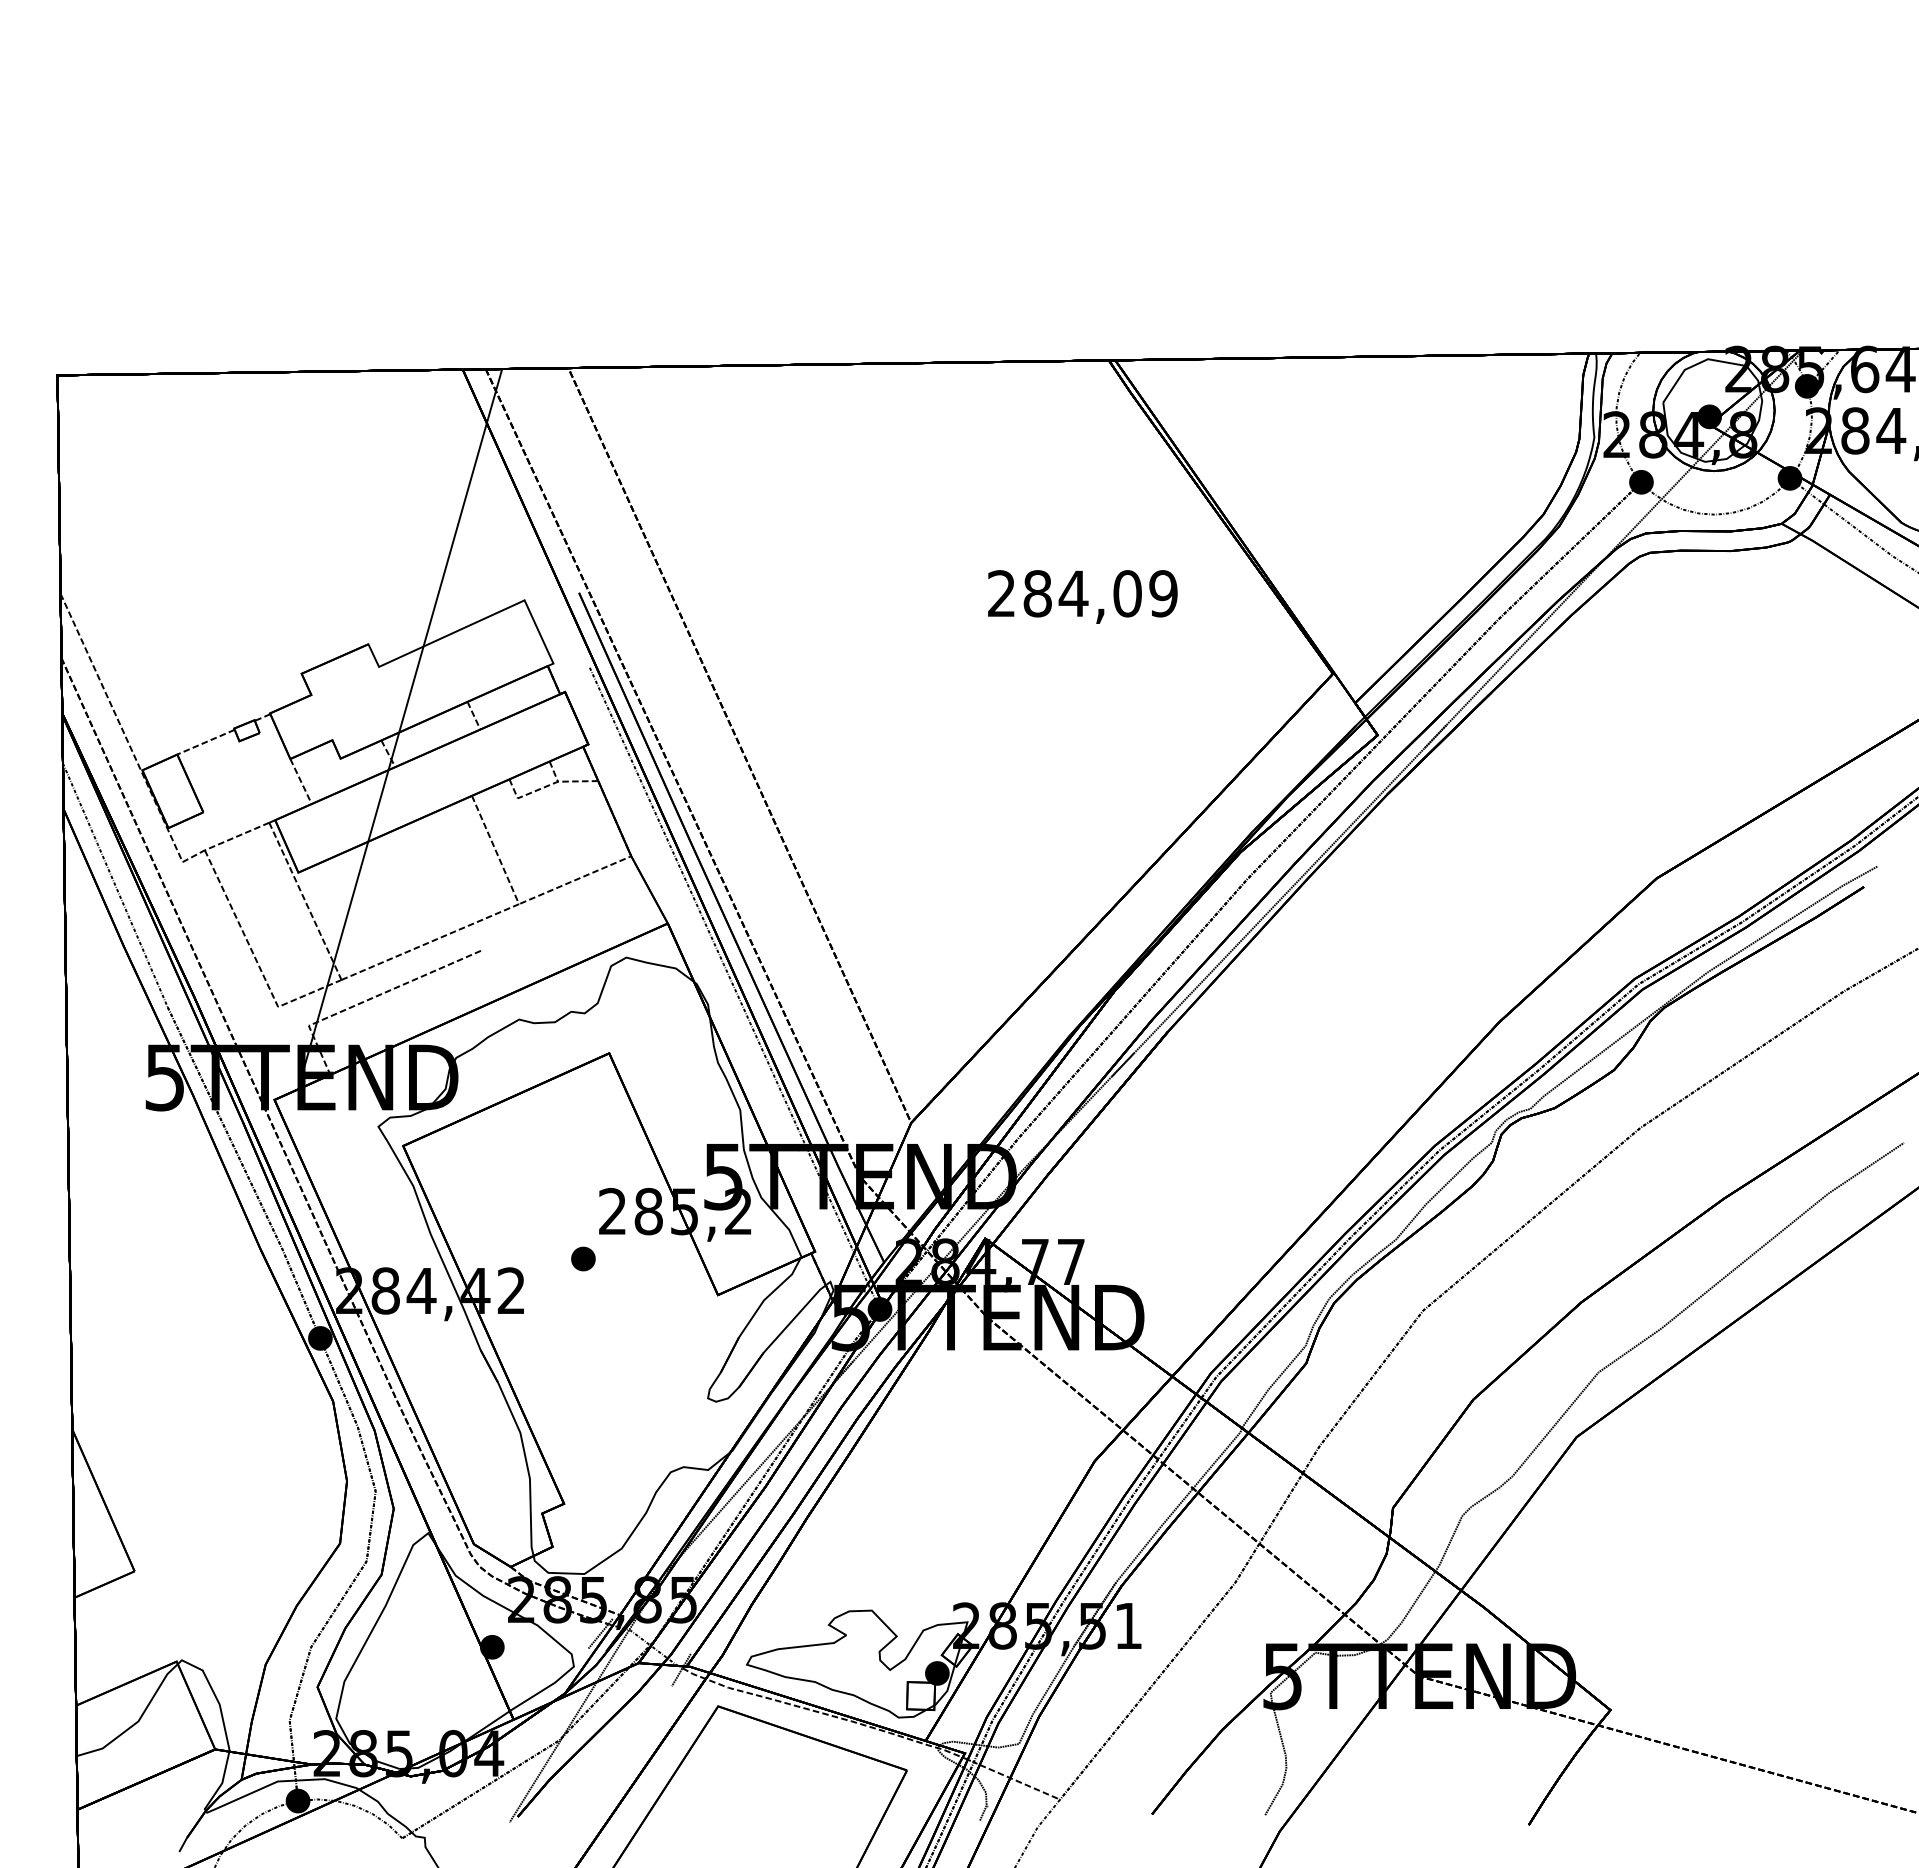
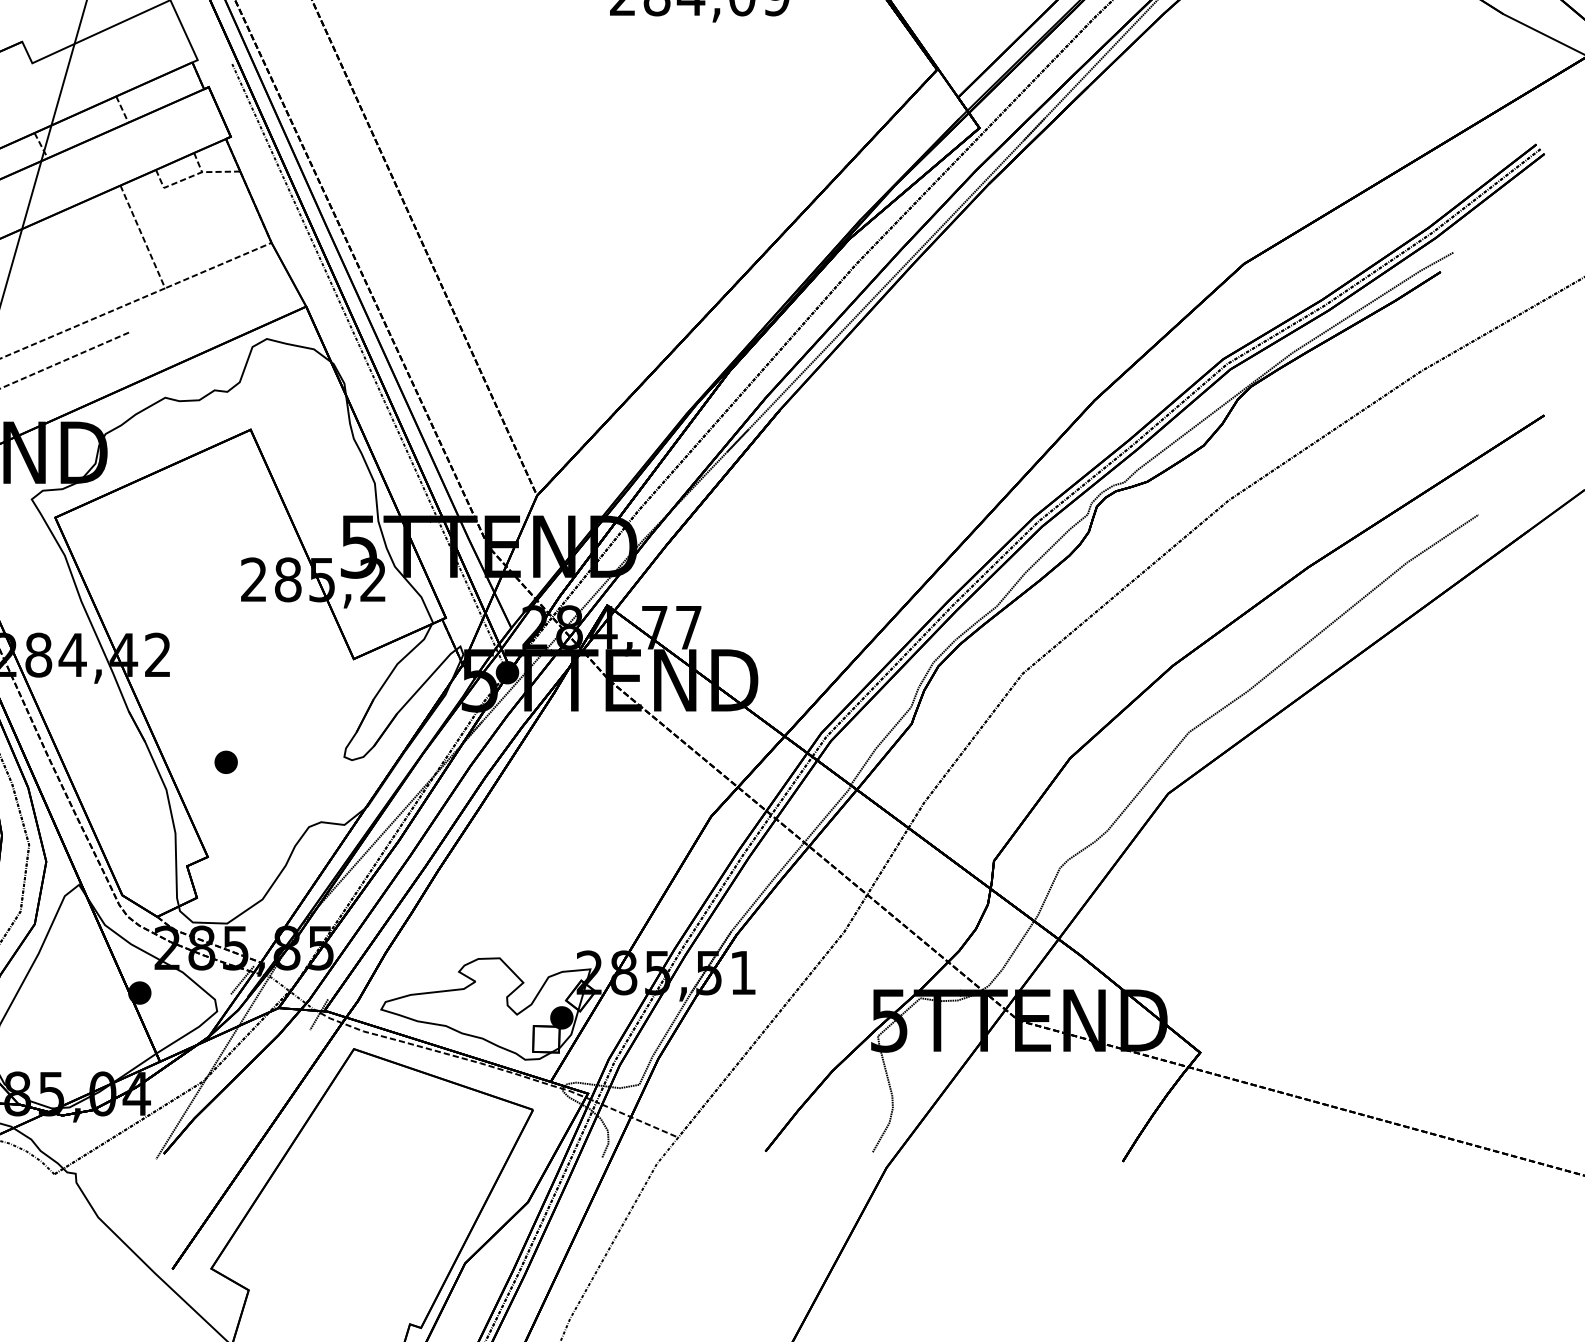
part: (583, 1258) -> (226, 761), moved

